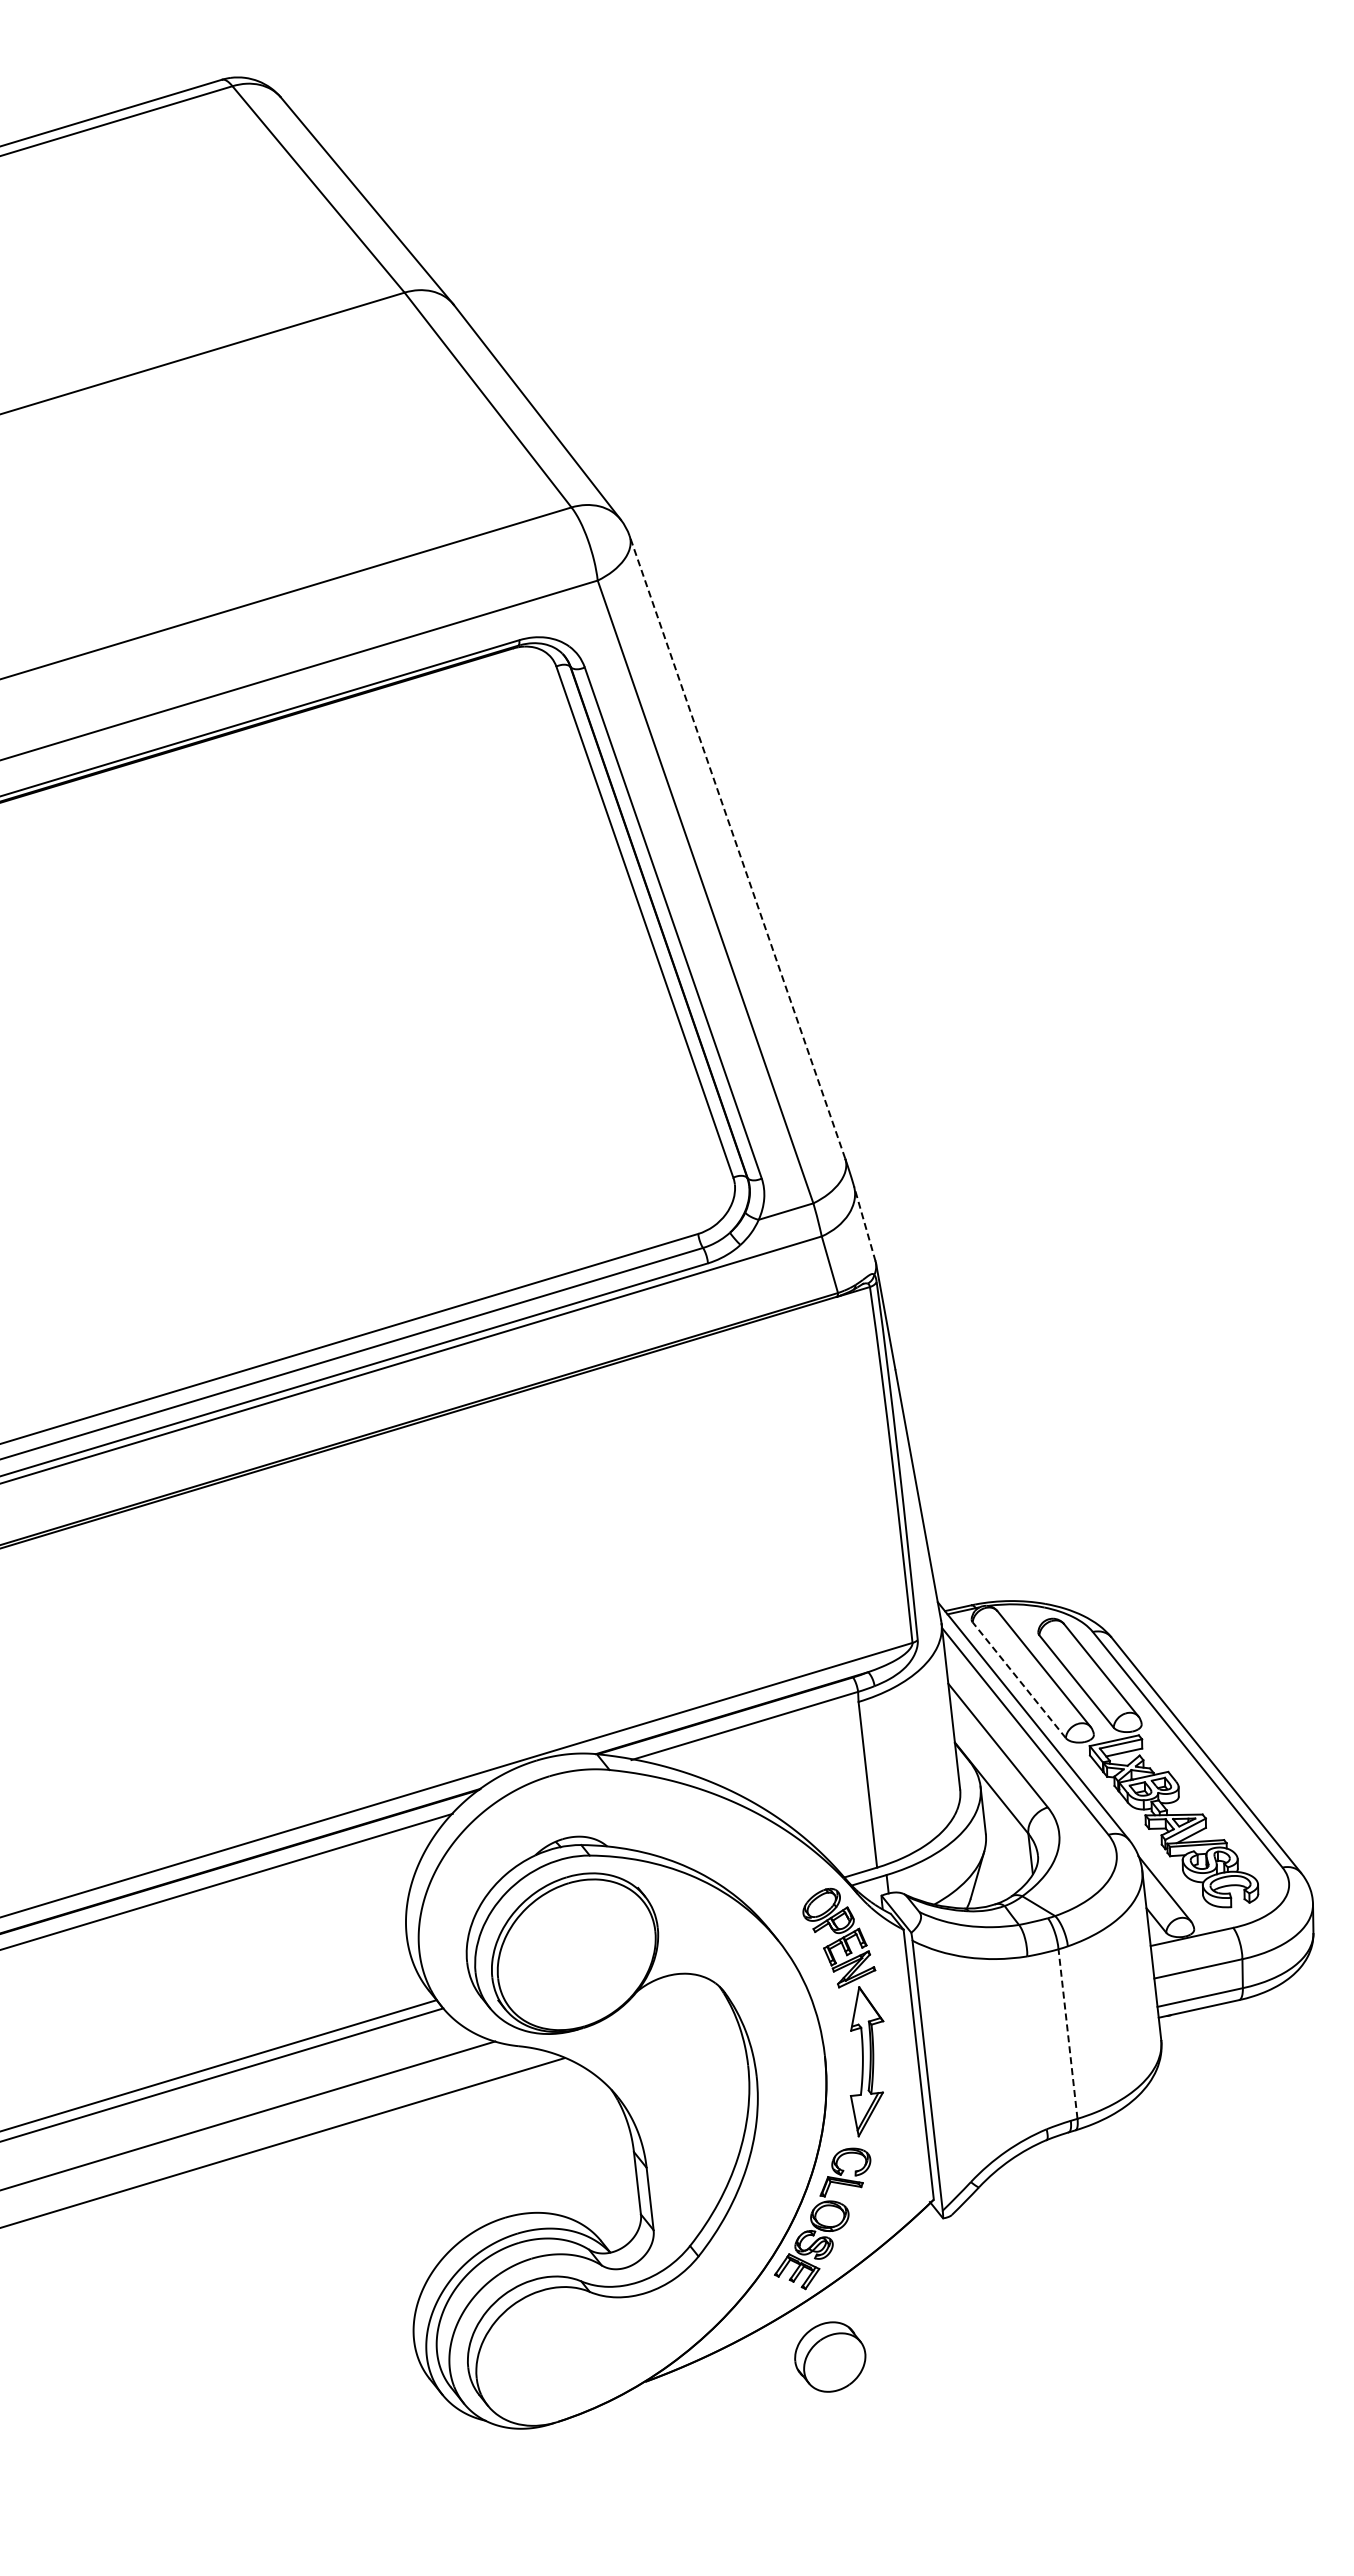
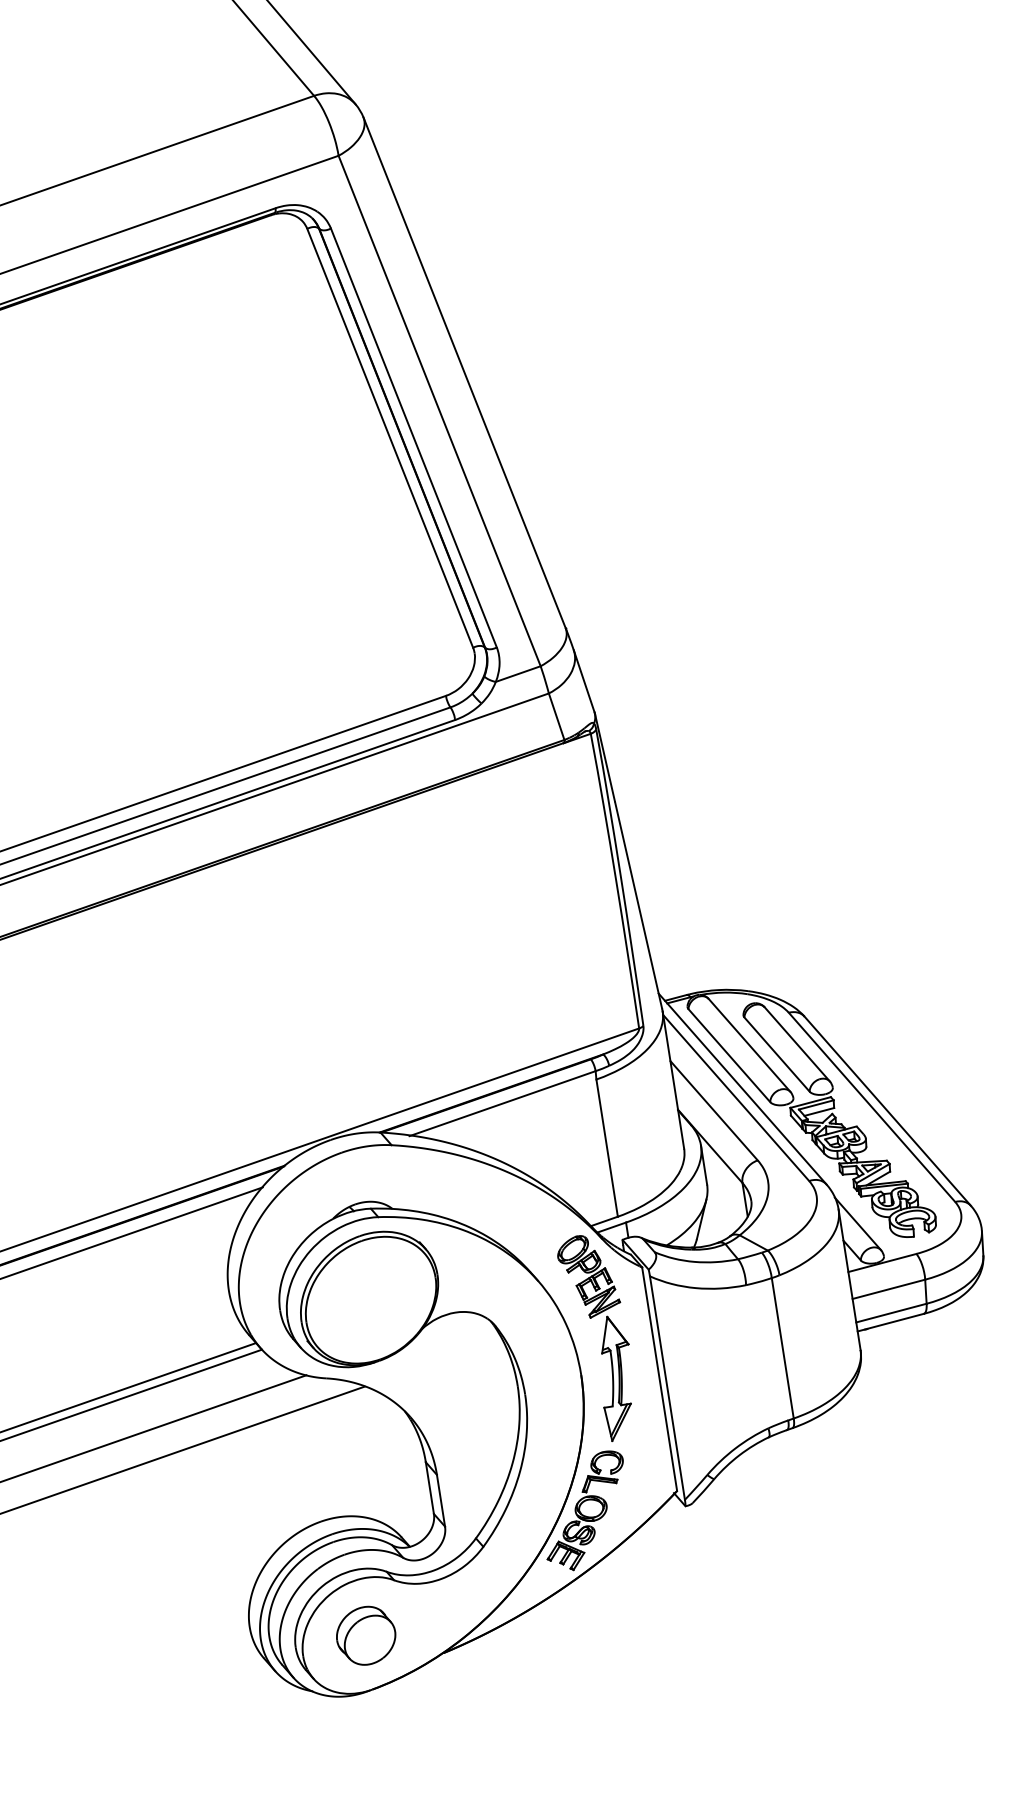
line: (737, 847) -> (464, 372), dashed -> solid
line: (864, 1223) -> (583, 681), dashed -> solid
line: (1018, 1679) -> (728, 1055), dashed -> solid
line: (1067, 2033) -> (782, 1347), dashed -> solid
part: (830, 2356) -> (366, 1635), moved

